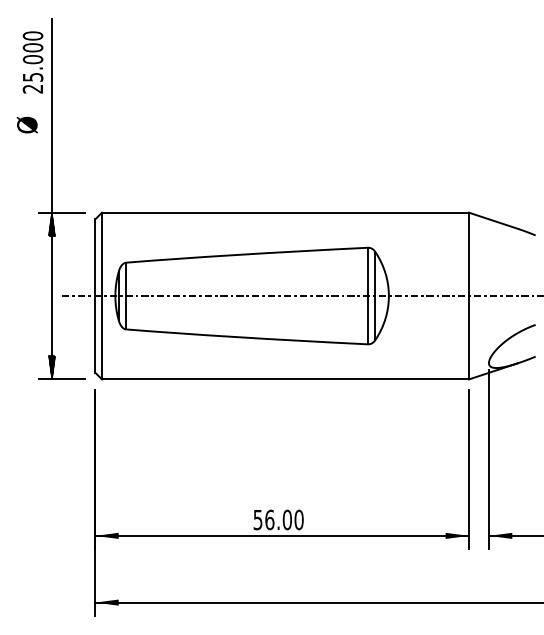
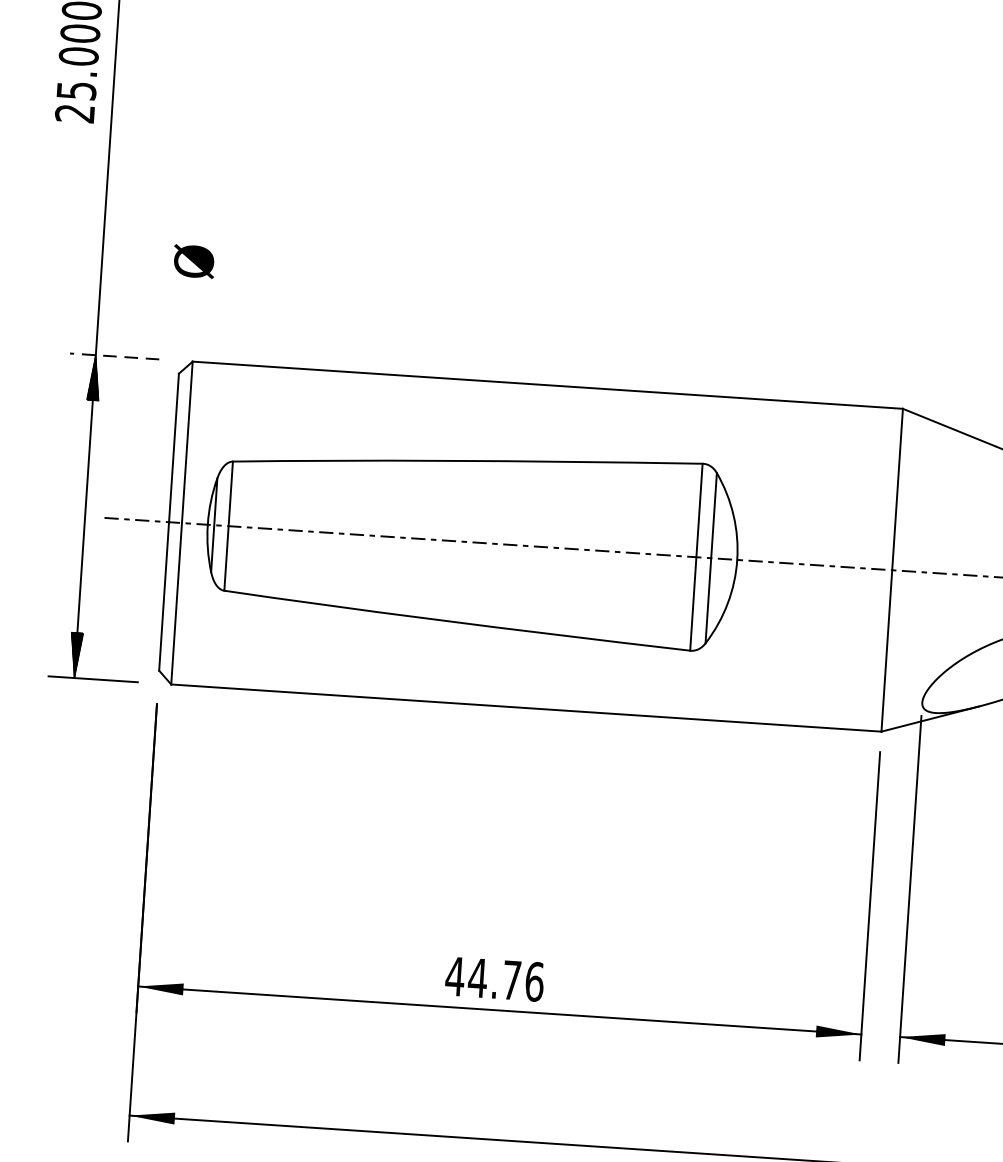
text: (26, 124) -> (192, 260), moved
line: (61, 212) -> (114, 356), solid -> dashed
text: (278, 519) -> (494, 978), 56.00 -> 44.76

